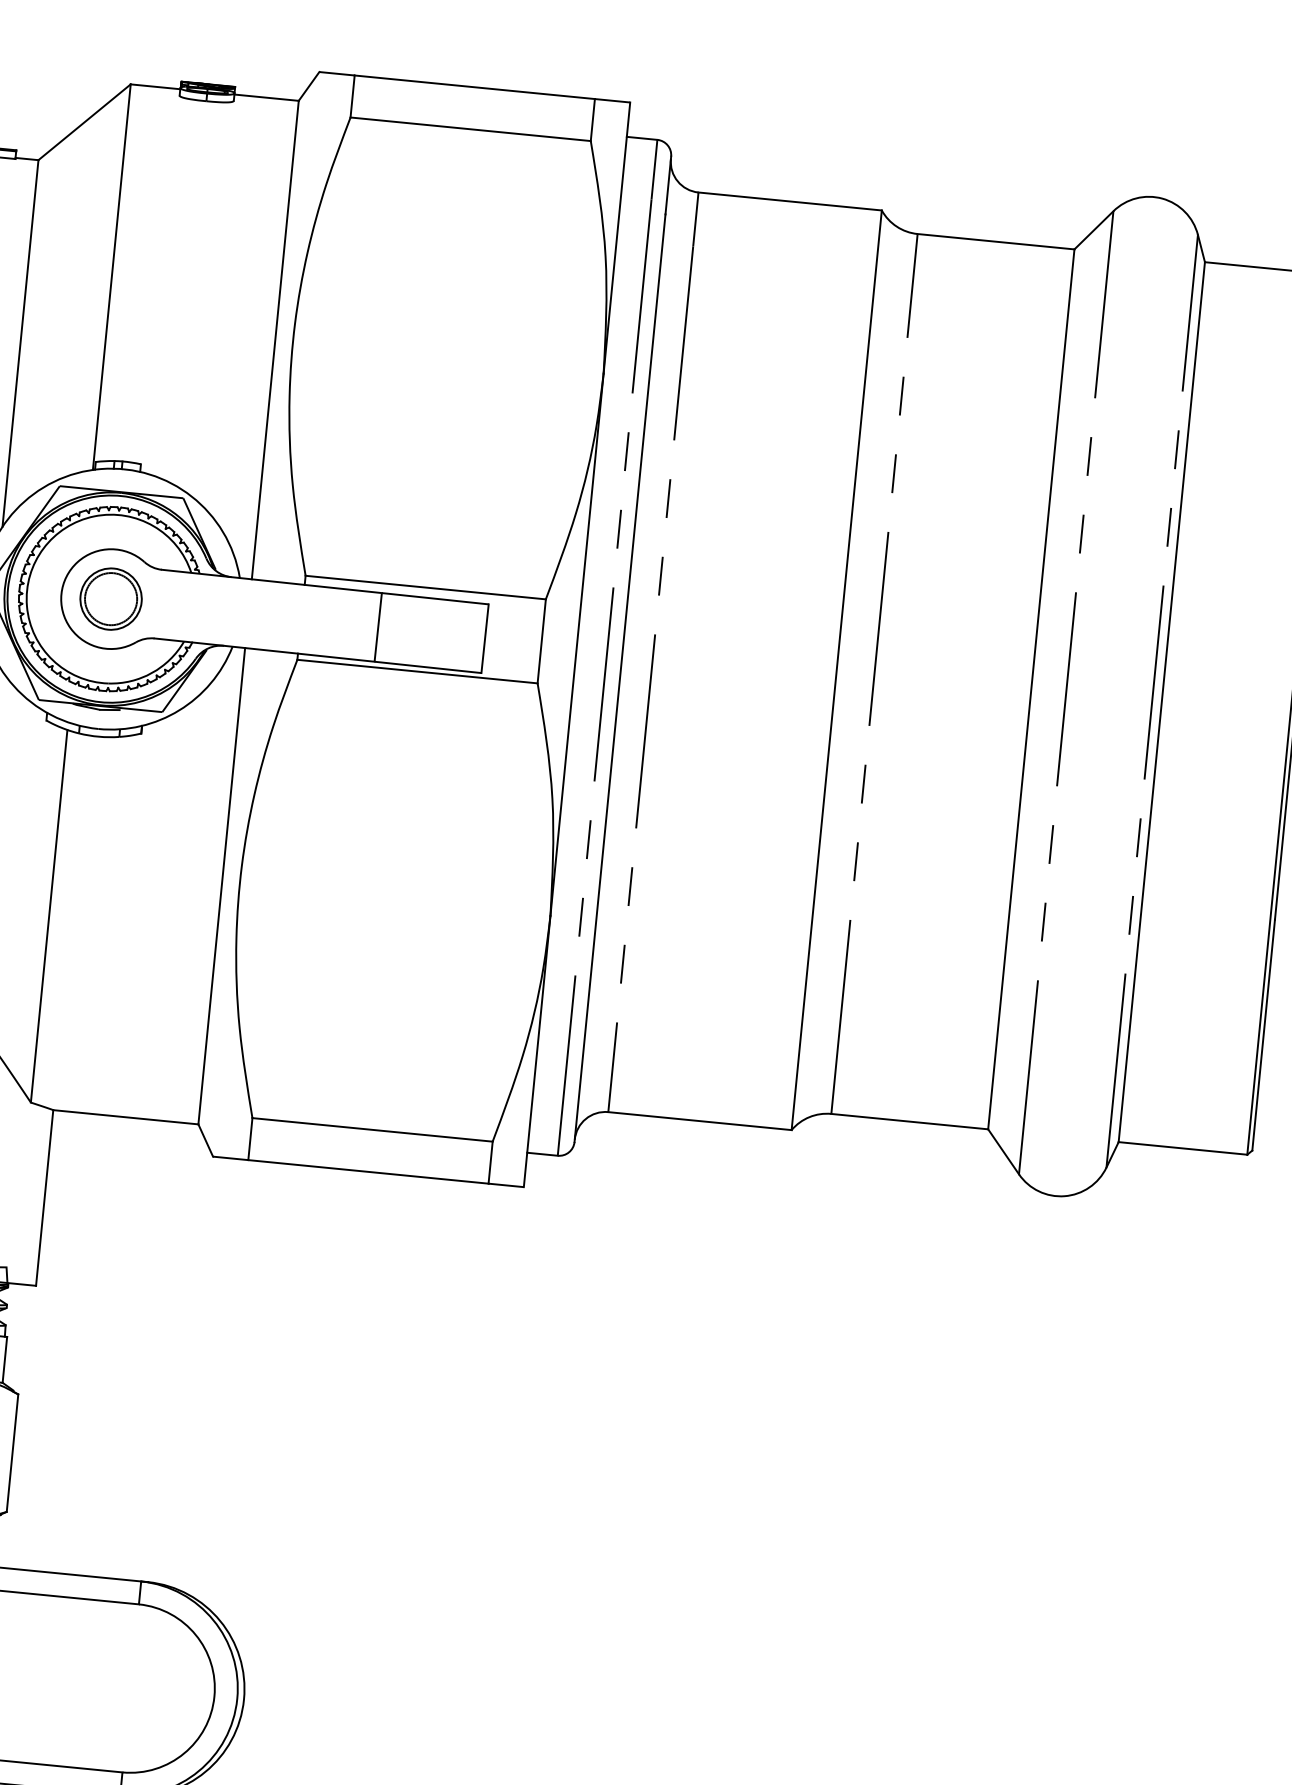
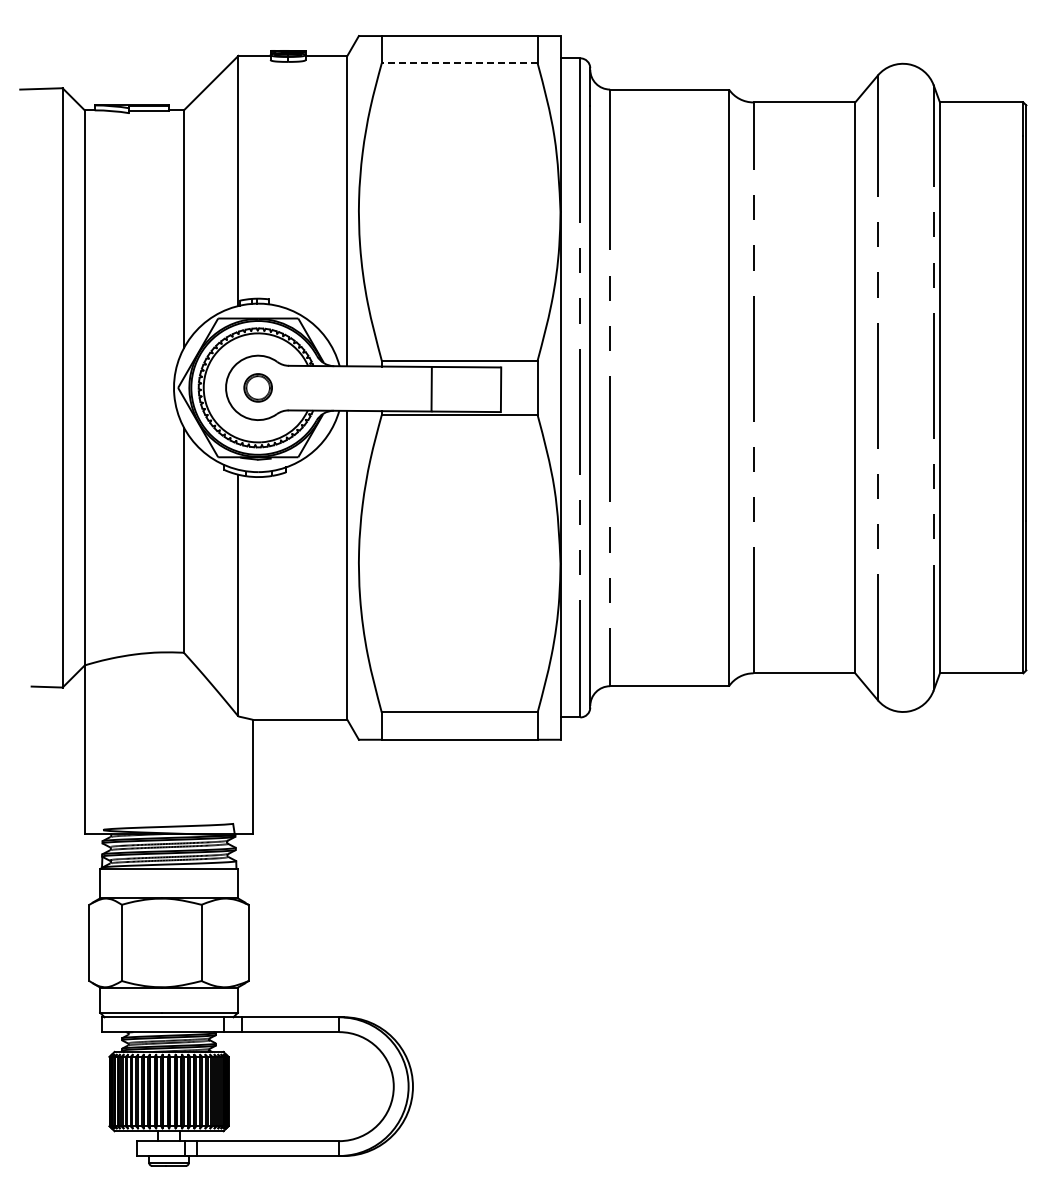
line: (470, 129) -> (459, 63), solid -> dashed
part: (110, 598) -> (257, 387), size x0.7

